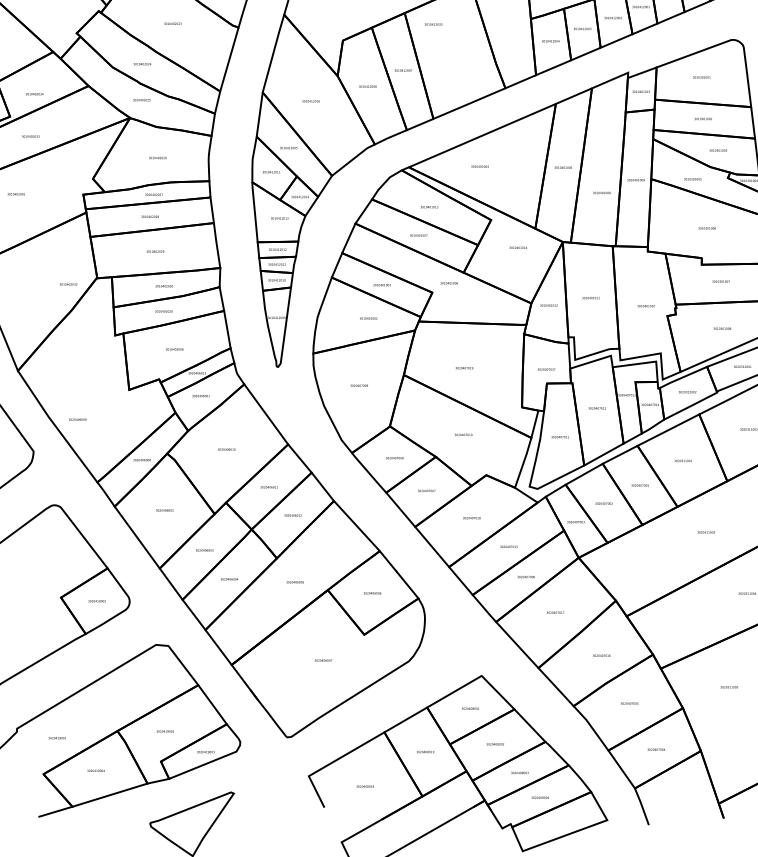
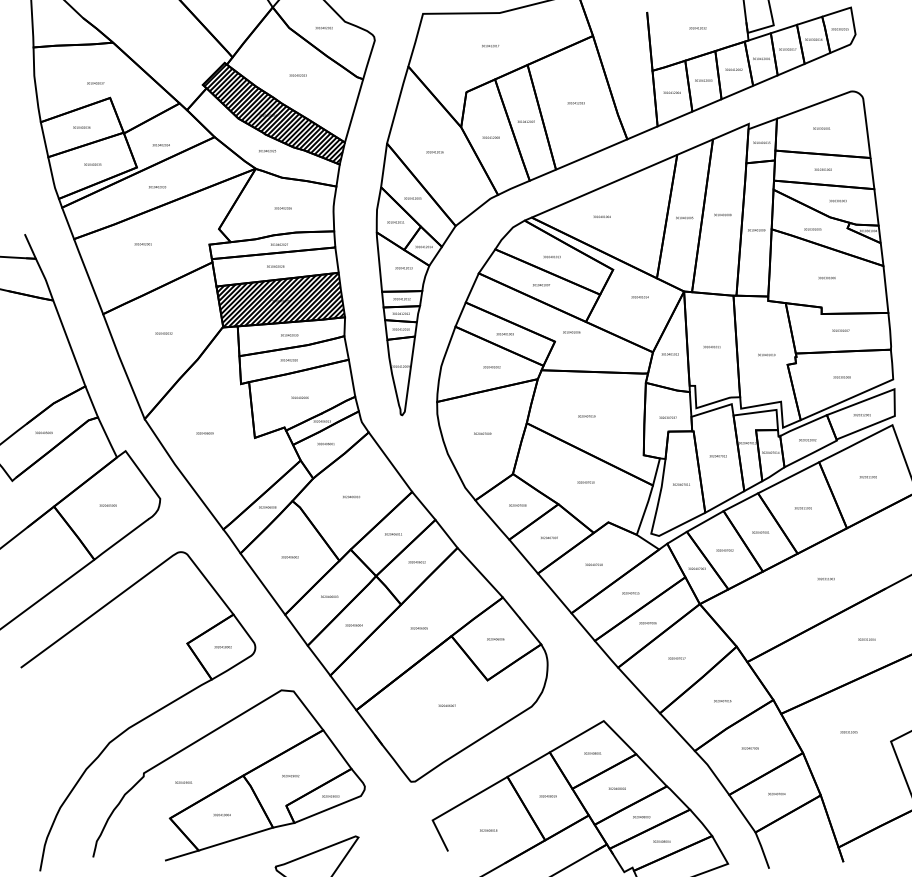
text: (432, 24) -> (575, 103), moved
hatch: (149, 62) -> (274, 113), added
text: (601, 192) -> (722, 214), moved
hatch: (155, 251) -> (280, 300), added
text: (68, 284) -> (163, 333), moved
text: (77, 419) -> (204, 433), moved

